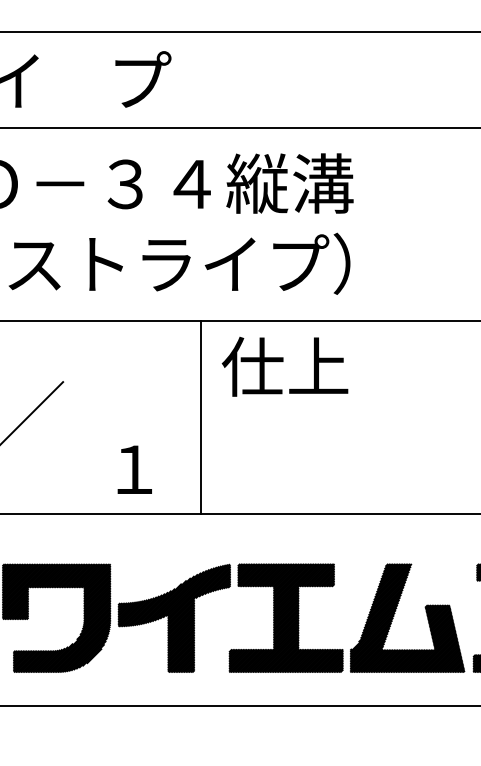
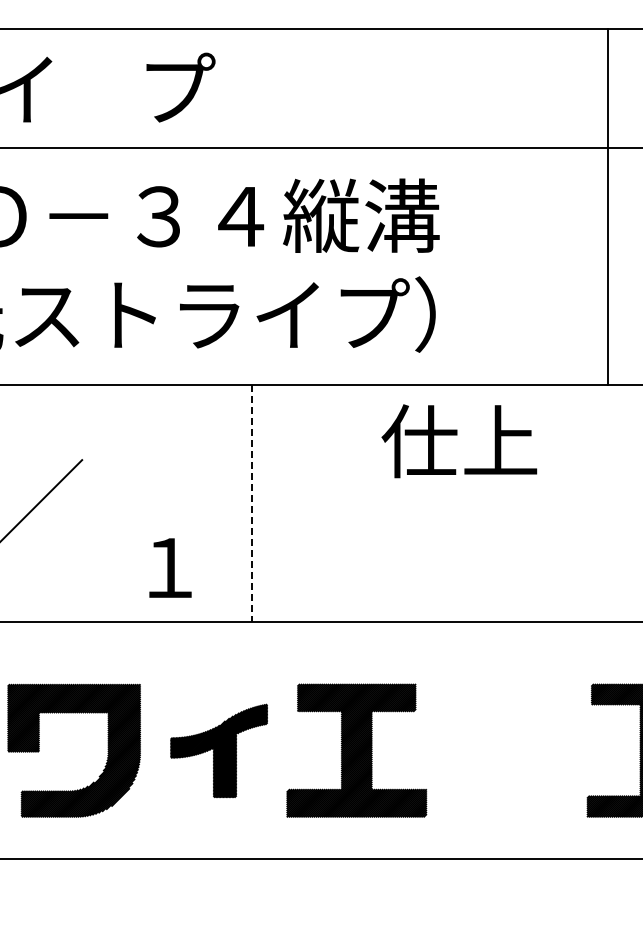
text: (285, 366) -> (459, 441), moved
line: (201, 417) -> (252, 503), solid -> dashed
part: (394, 613) -> (490, 745), removed
part: (173, 618) -> (218, 750), size x0.7

